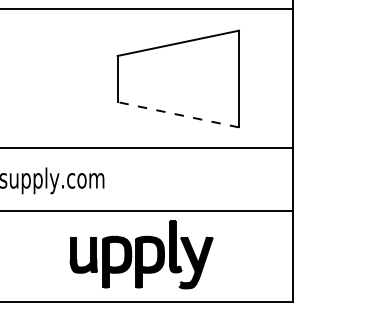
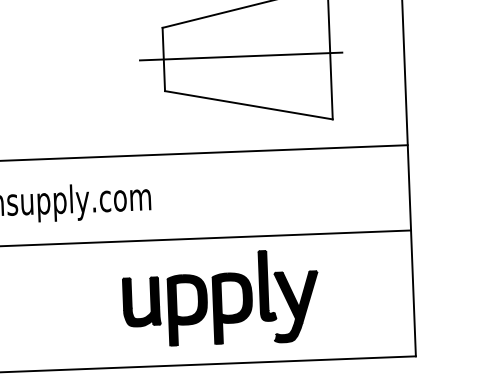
line: (173, 79) -> (240, 57), added
line: (178, 114) -> (249, 104), dashed -> solid
part: (141, 254) -> (220, 298), moved

